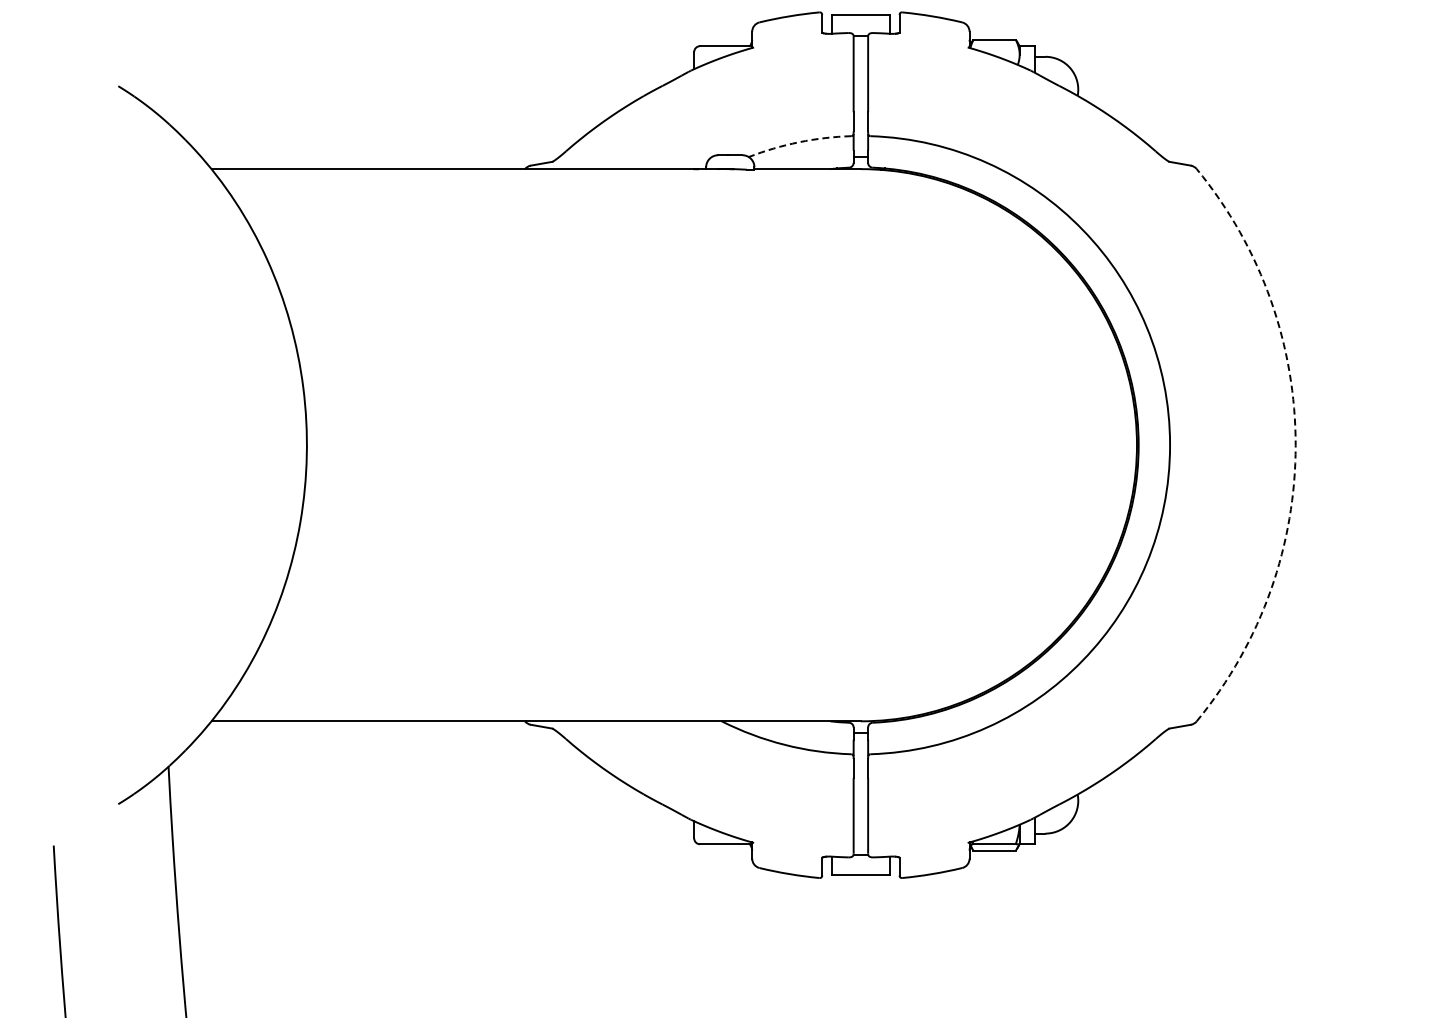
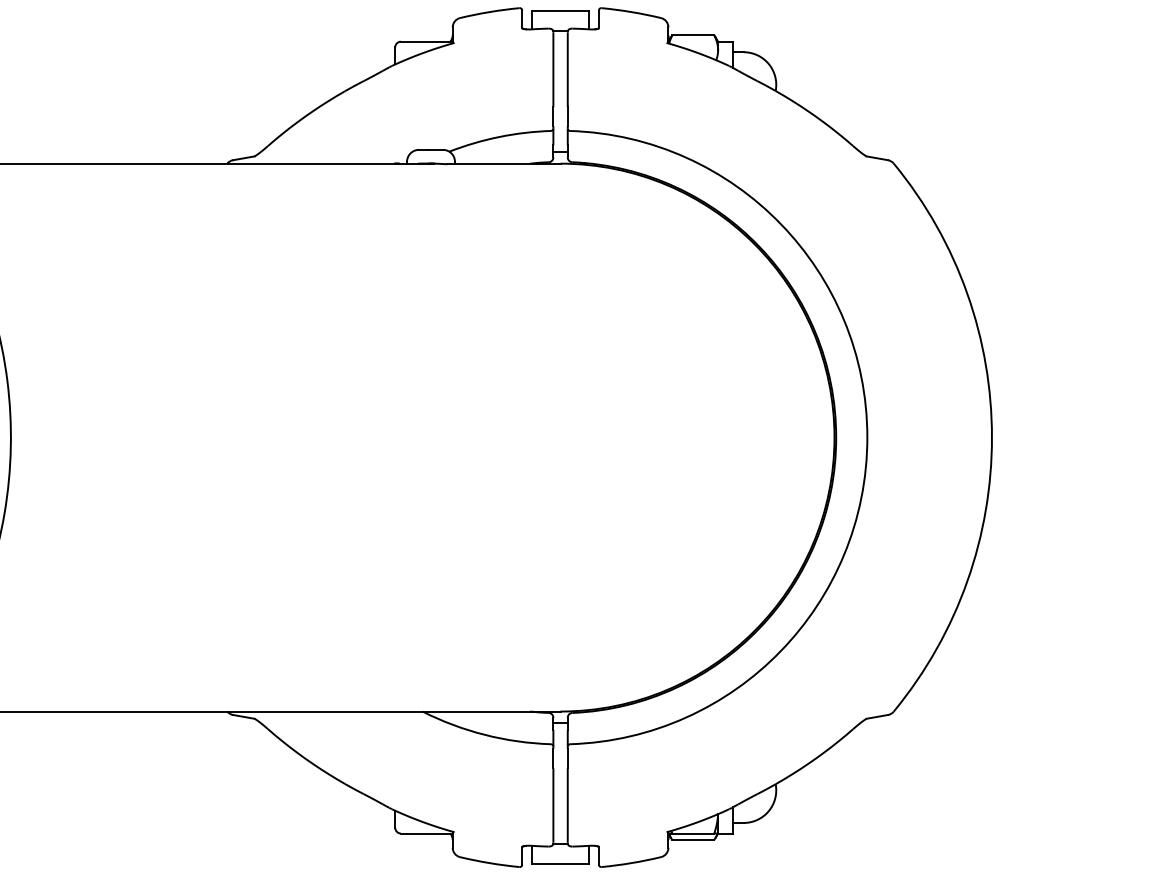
arc: (799, 142) -> (499, 137), dashed -> solid
arc: (1295, 445) -> (991, 437), dashed -> solid

